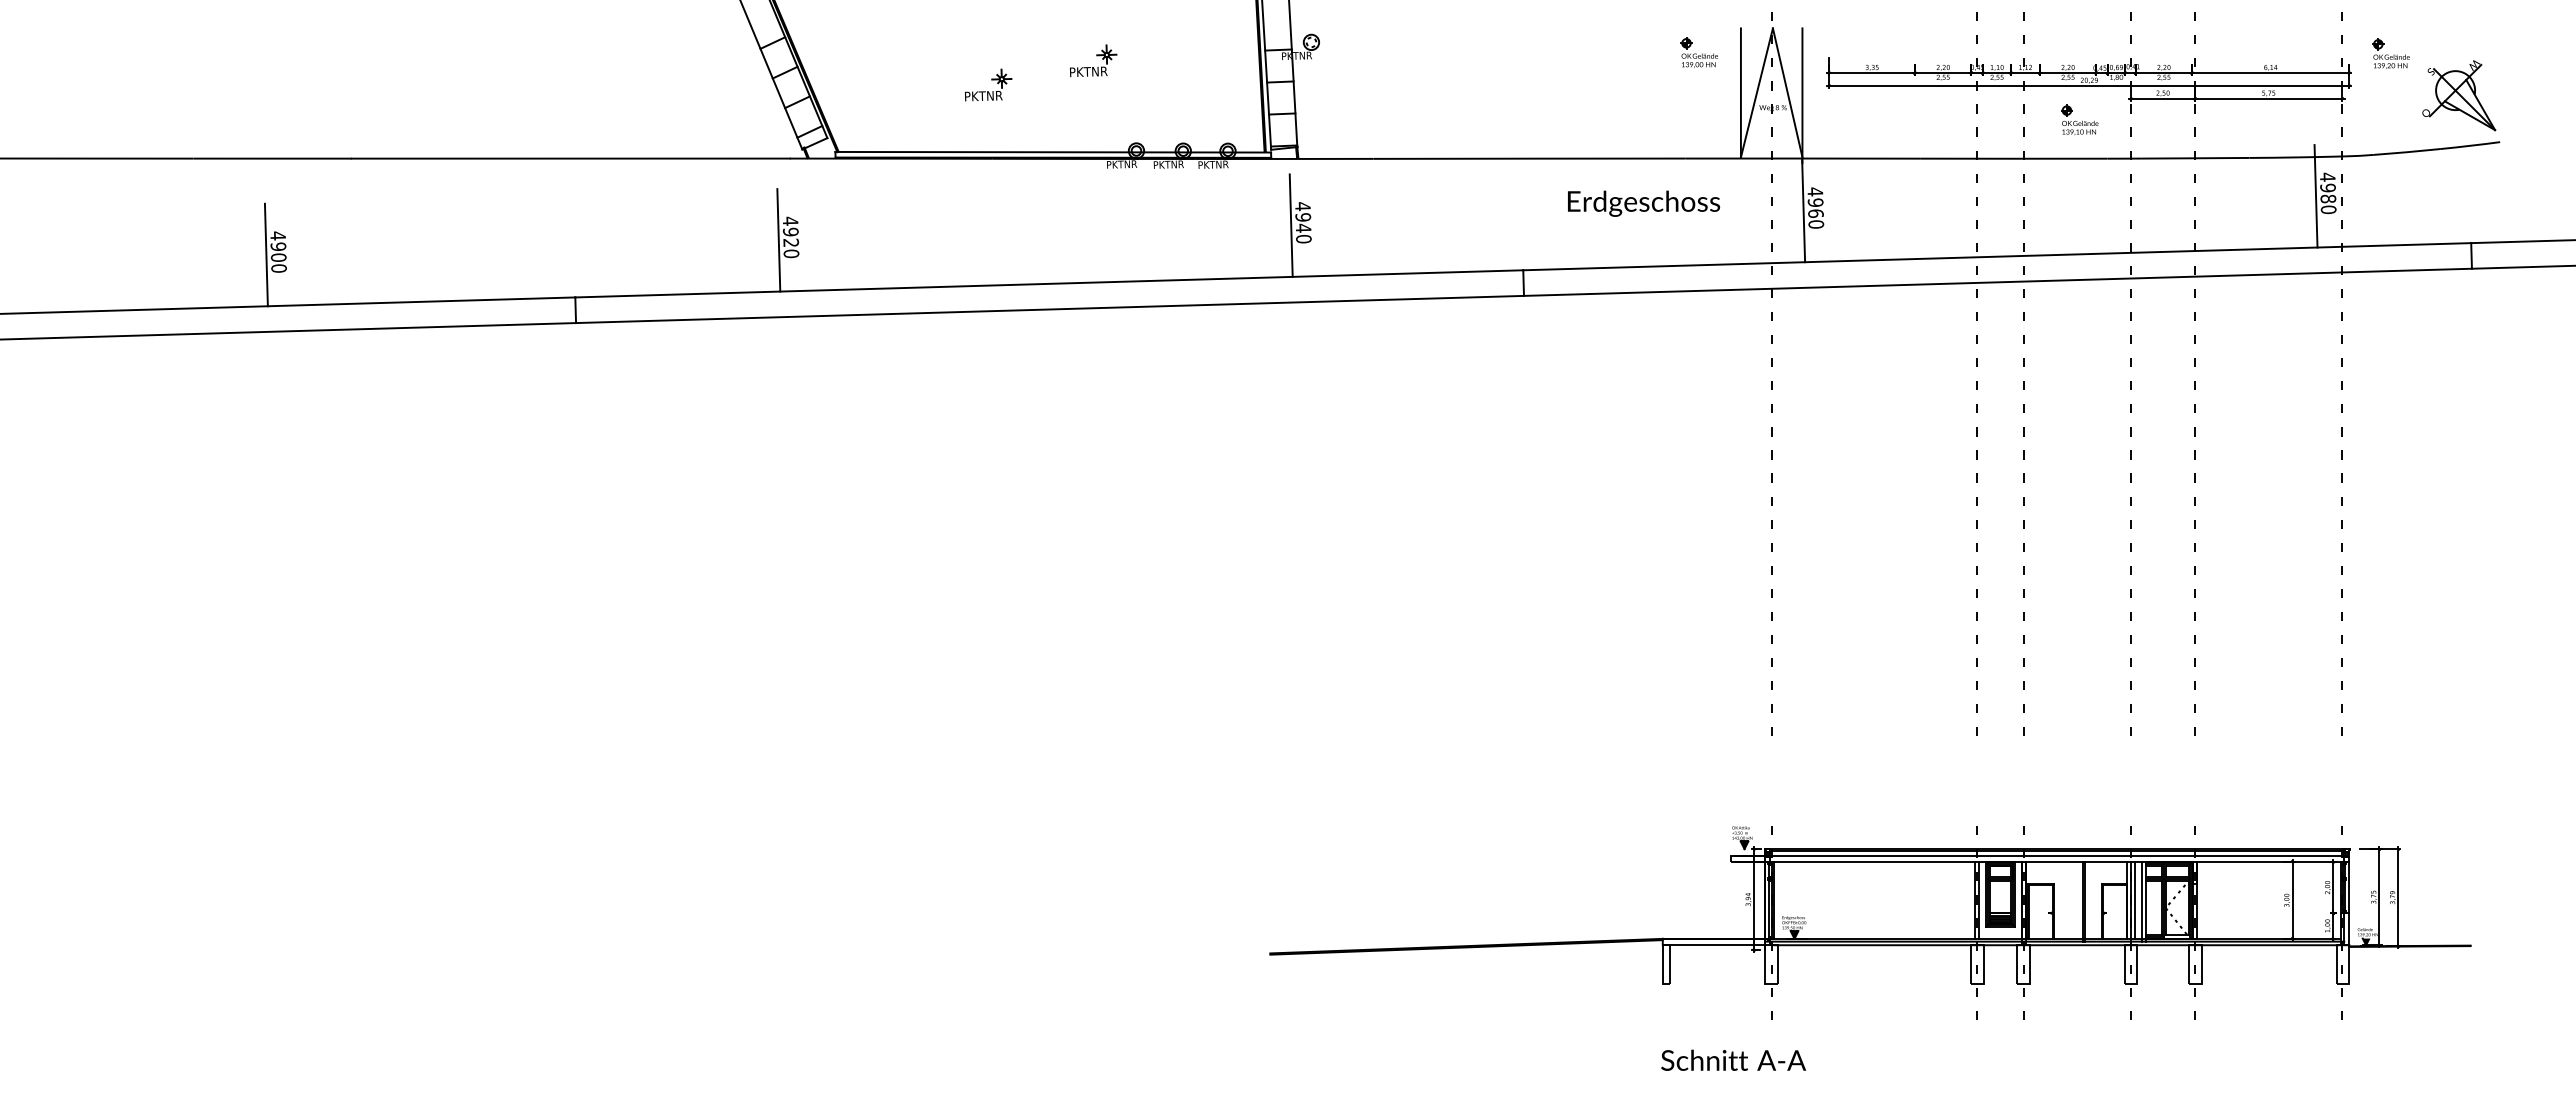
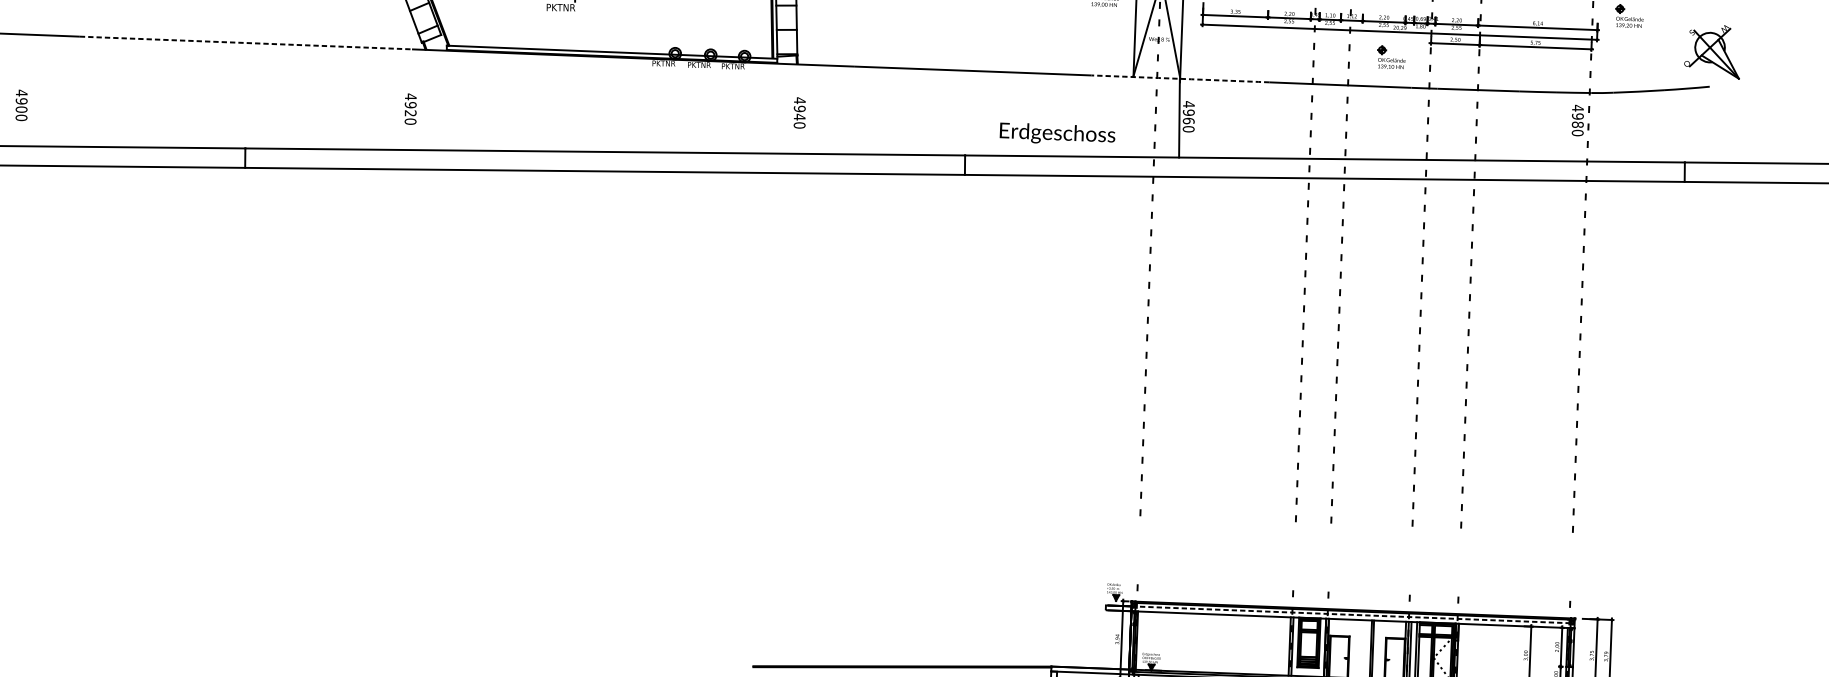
part: (2459, 95) -> (1712, 51), moved
line: (571, 158) -> (246, 42), solid -> dashed
arc: (1802, 158) -> (1180, 78), solid -> dashed
line: (2315, 196) -> (1568, 122), removed
text: (1644, 203) -> (1058, 134), moved
line: (1290, 225) -> (789, 114), removed
line: (778, 240) -> (401, 111), removed
line: (265, 254) -> (11, 106), removed
line: (2054, 855) -> (1350, 614), solid -> dashed

